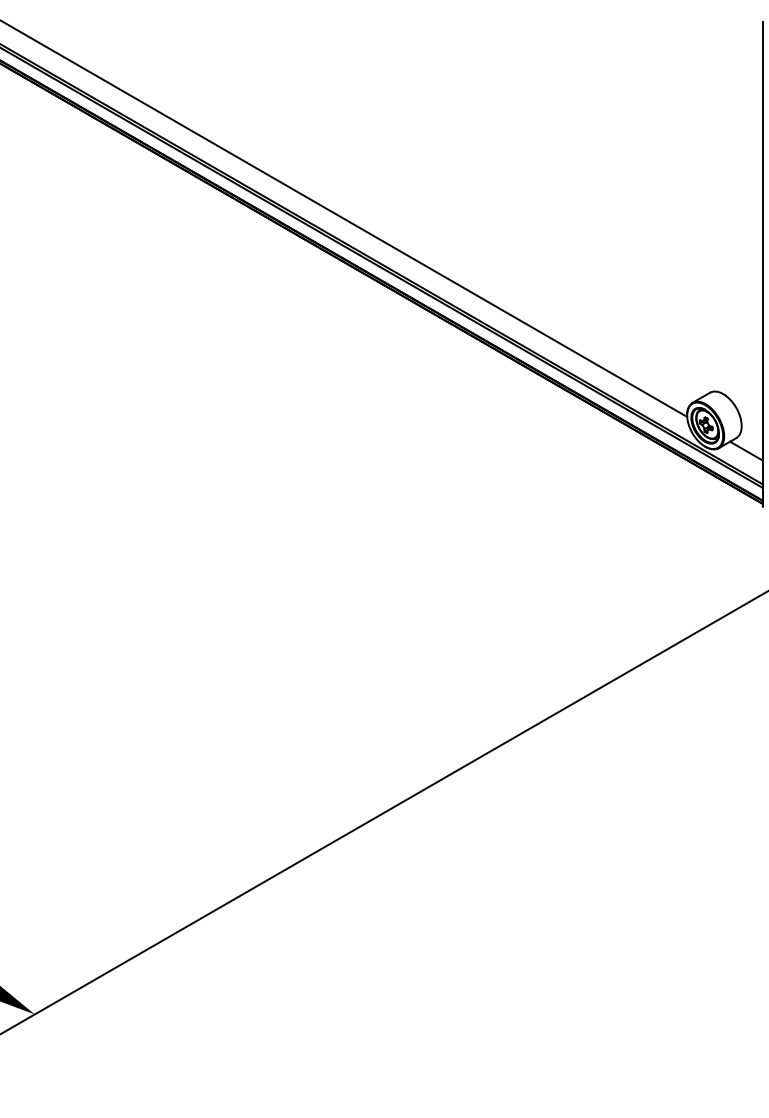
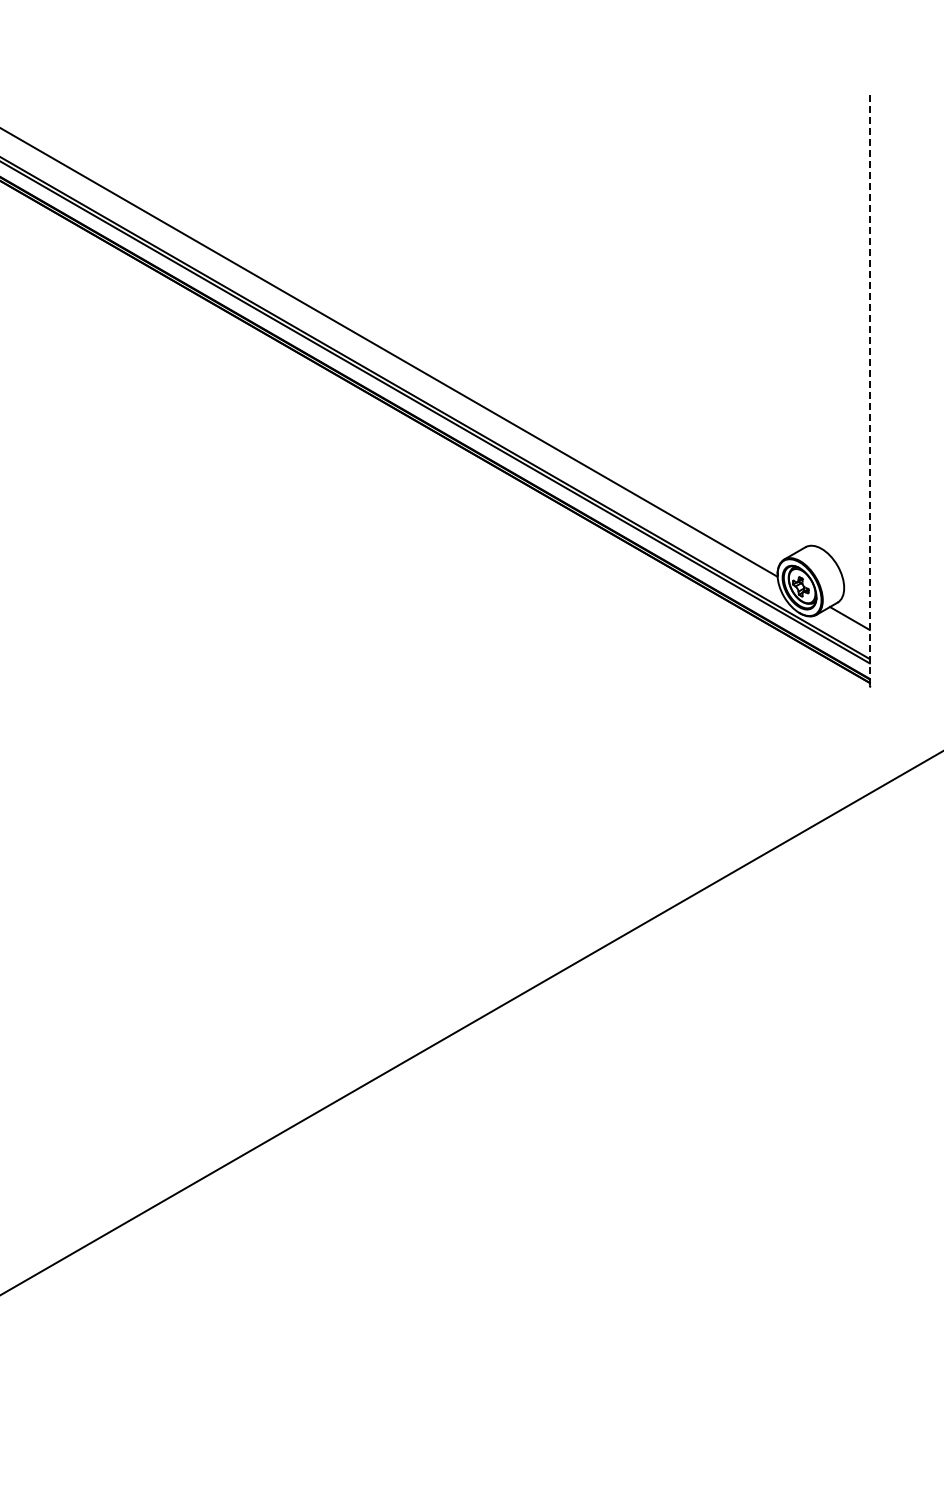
line: (762, 263) -> (869, 389), solid -> dashed

